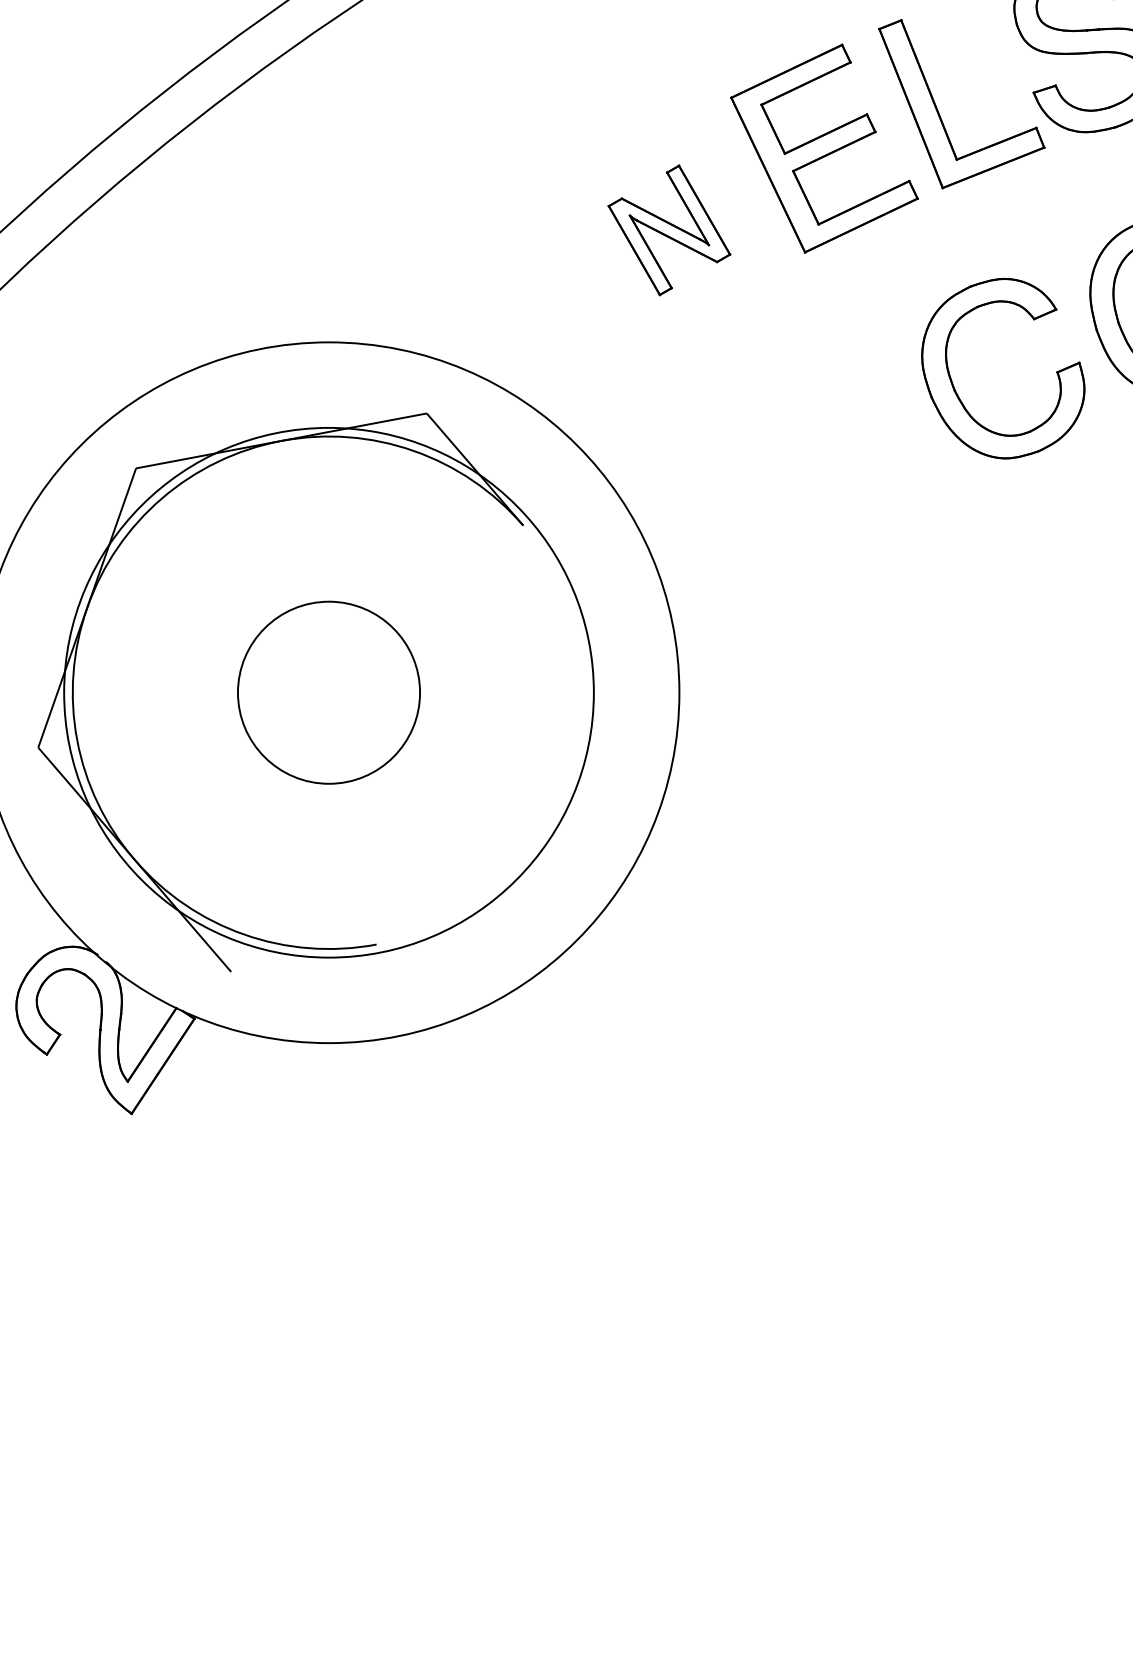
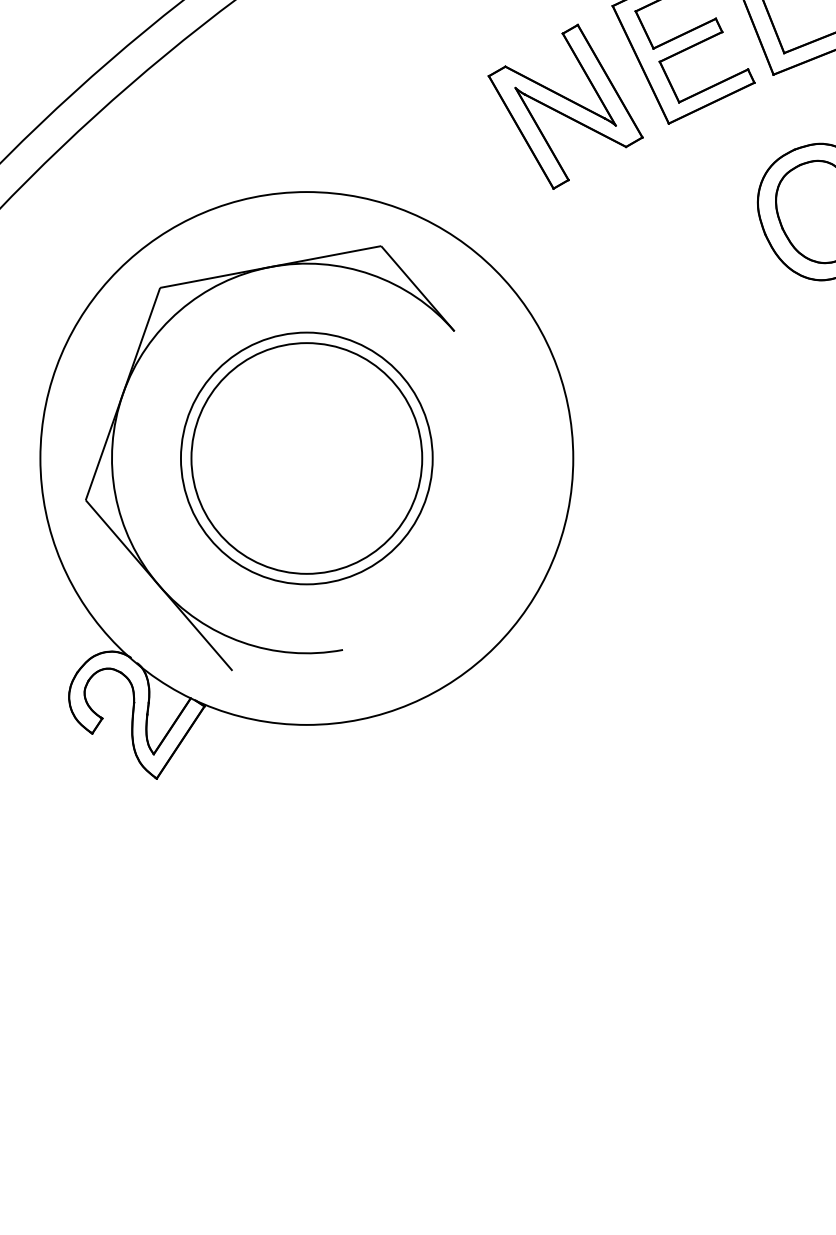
part: (669, 230) -> (565, 106), size x1.67
circle: (328, 692) -> (306, 458), size x0.62
circle: (328, 692) -> (306, 458), size x1.67

